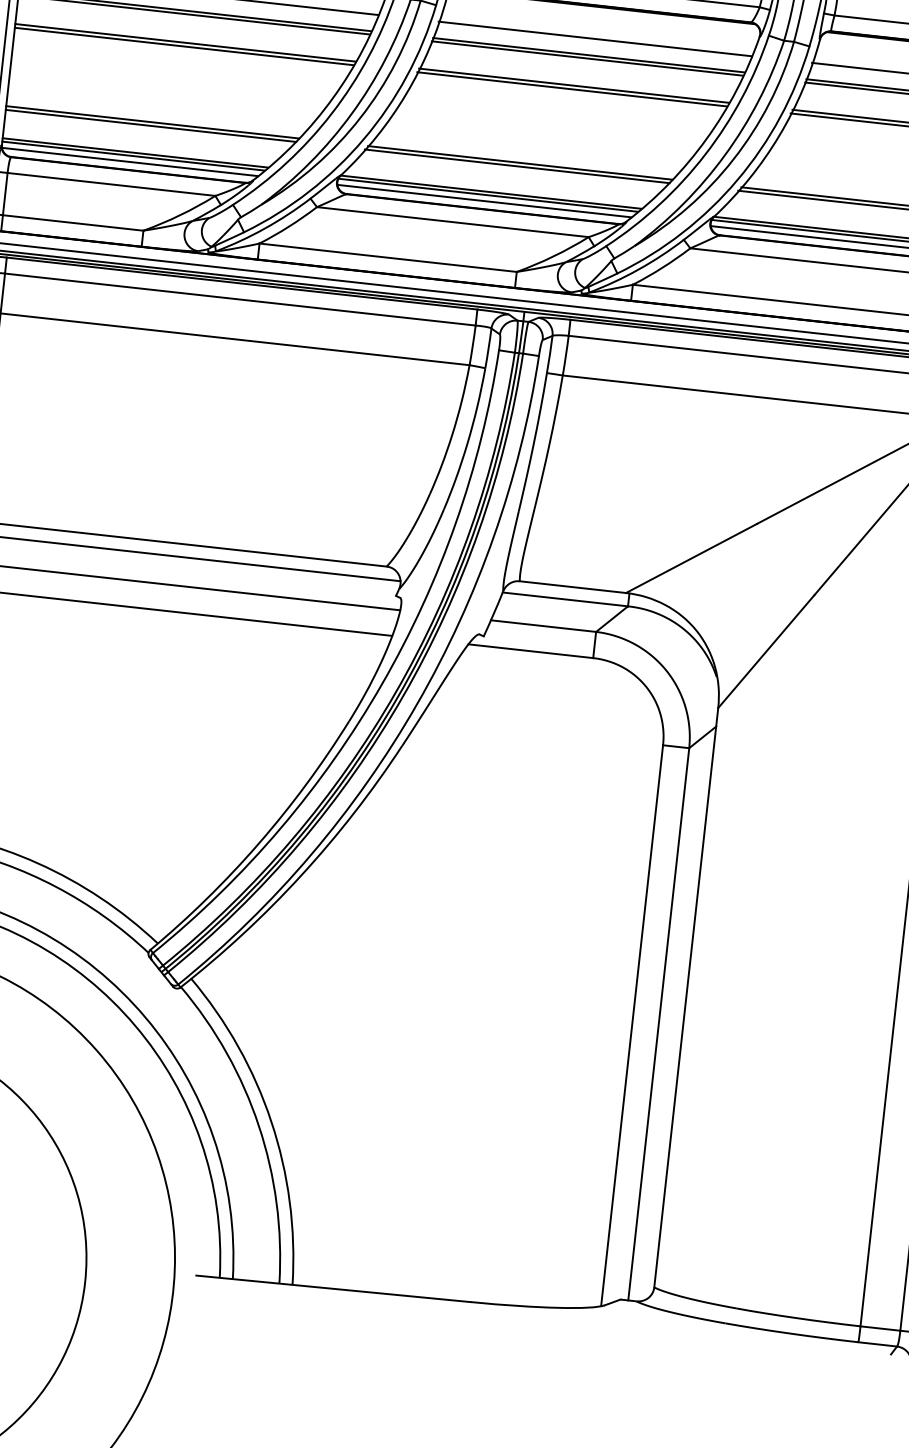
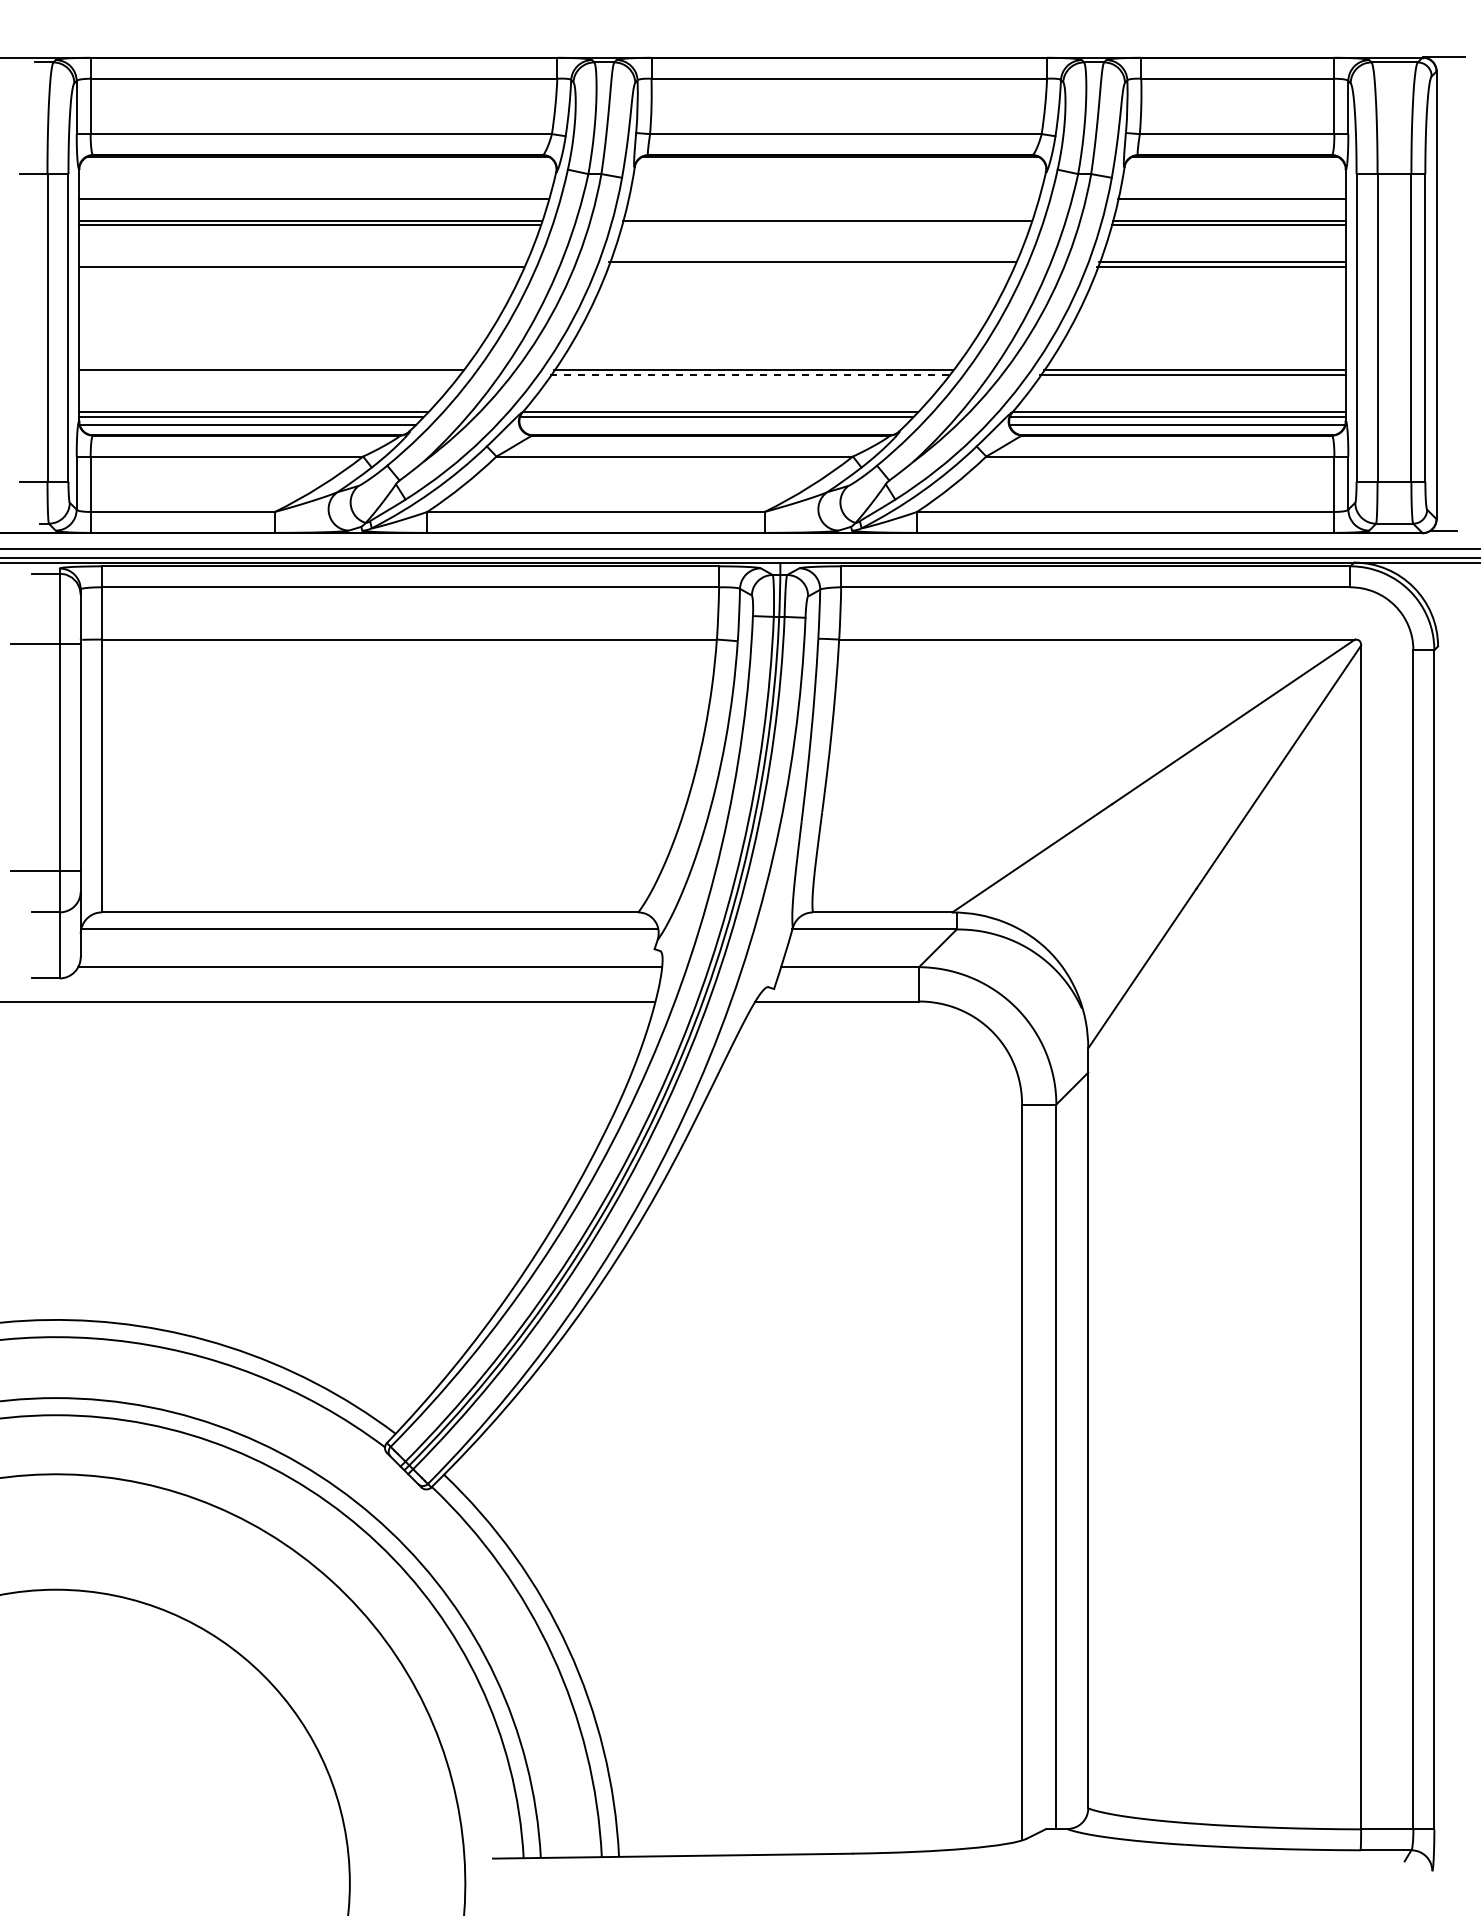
line: (594, 38) -> (832, 198), removed
line: (185, 42) -> (302, 262), removed
line: (587, 58) -> (825, 225), removed
line: (572, 89) -> (810, 267), removed
line: (150, 126) -> (269, 375), removed
line: (517, 166) -> (750, 375), solid -> dashed
line: (484, 200) -> (712, 424), removed

